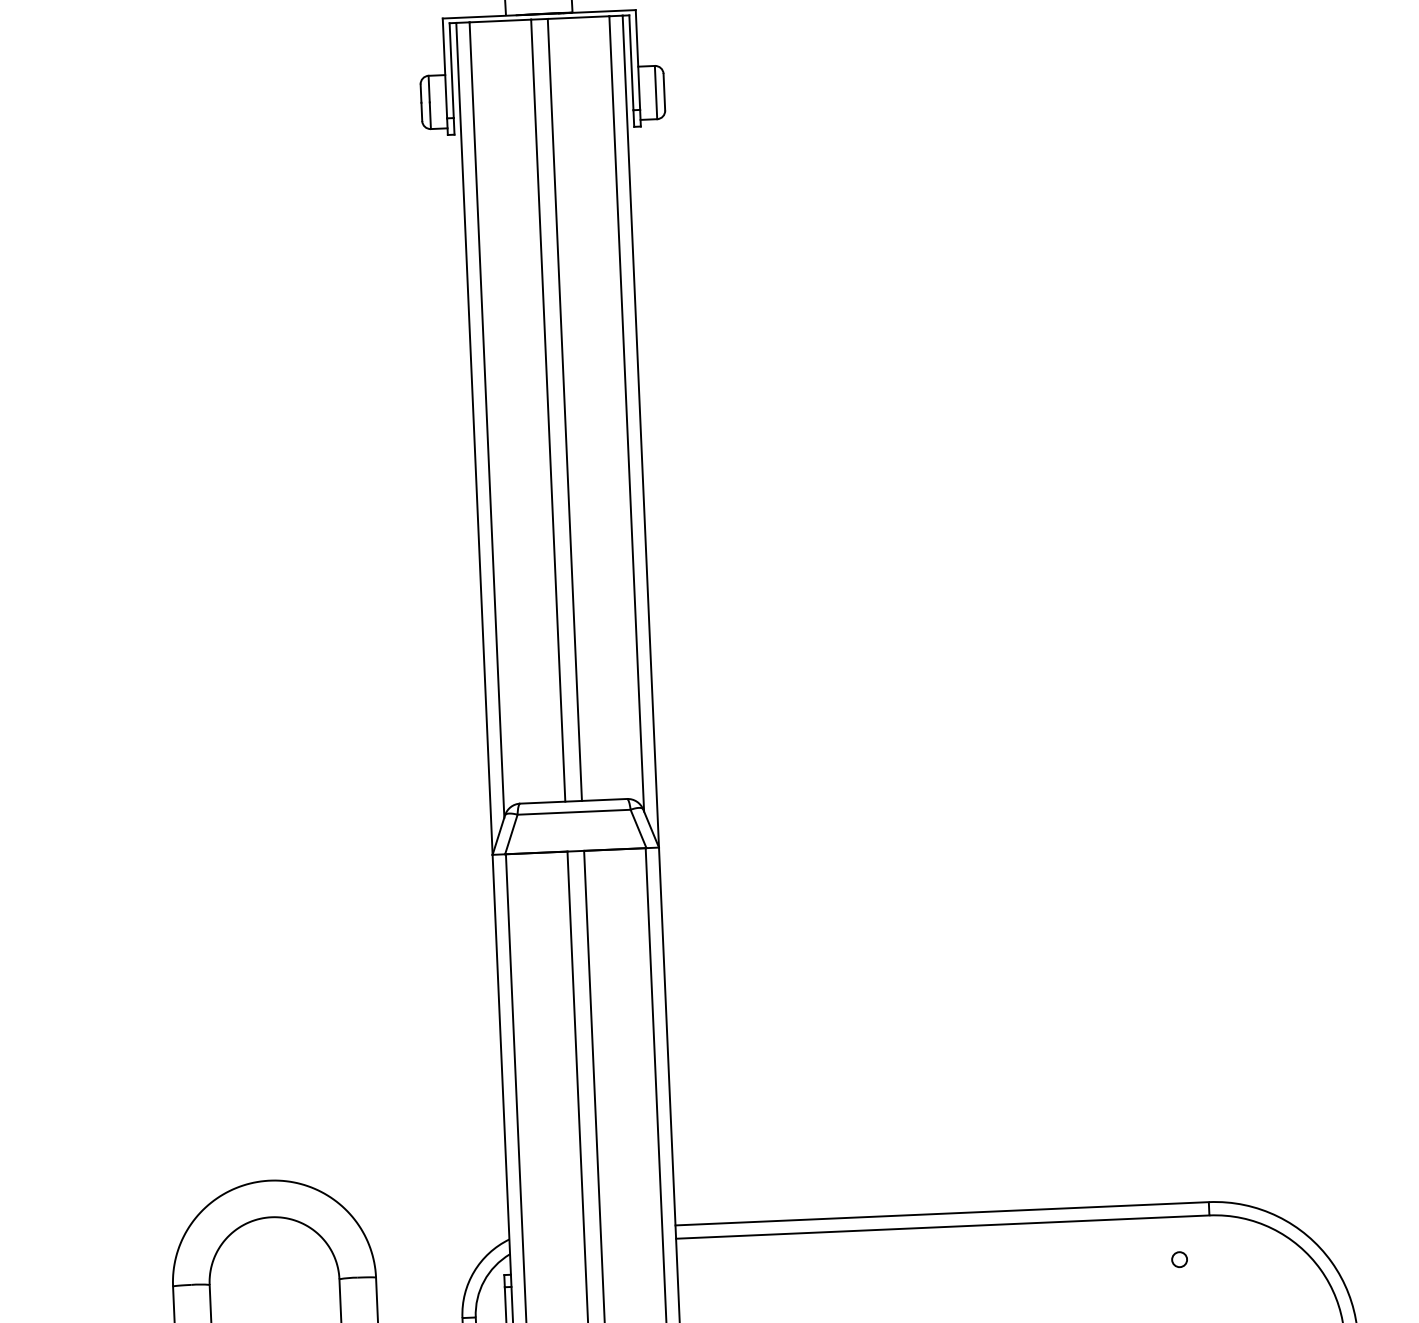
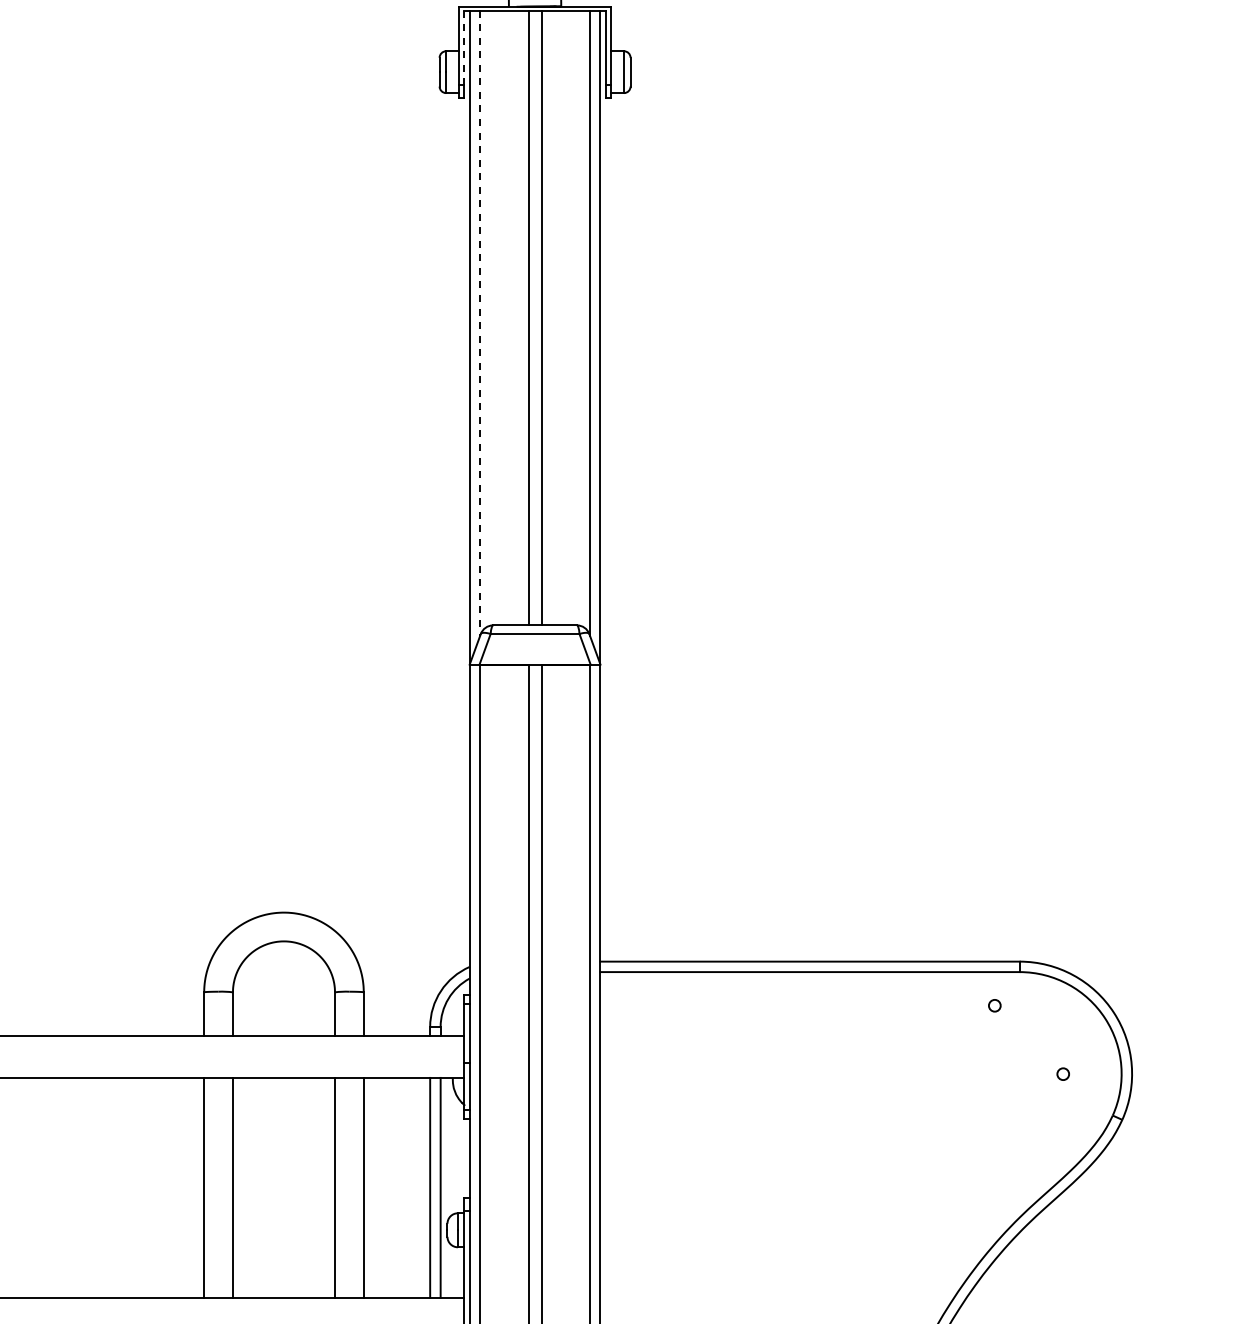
line: (451, 71) -> (464, 48), solid -> dashed
line: (487, 420) -> (480, 323), solid -> dashed

